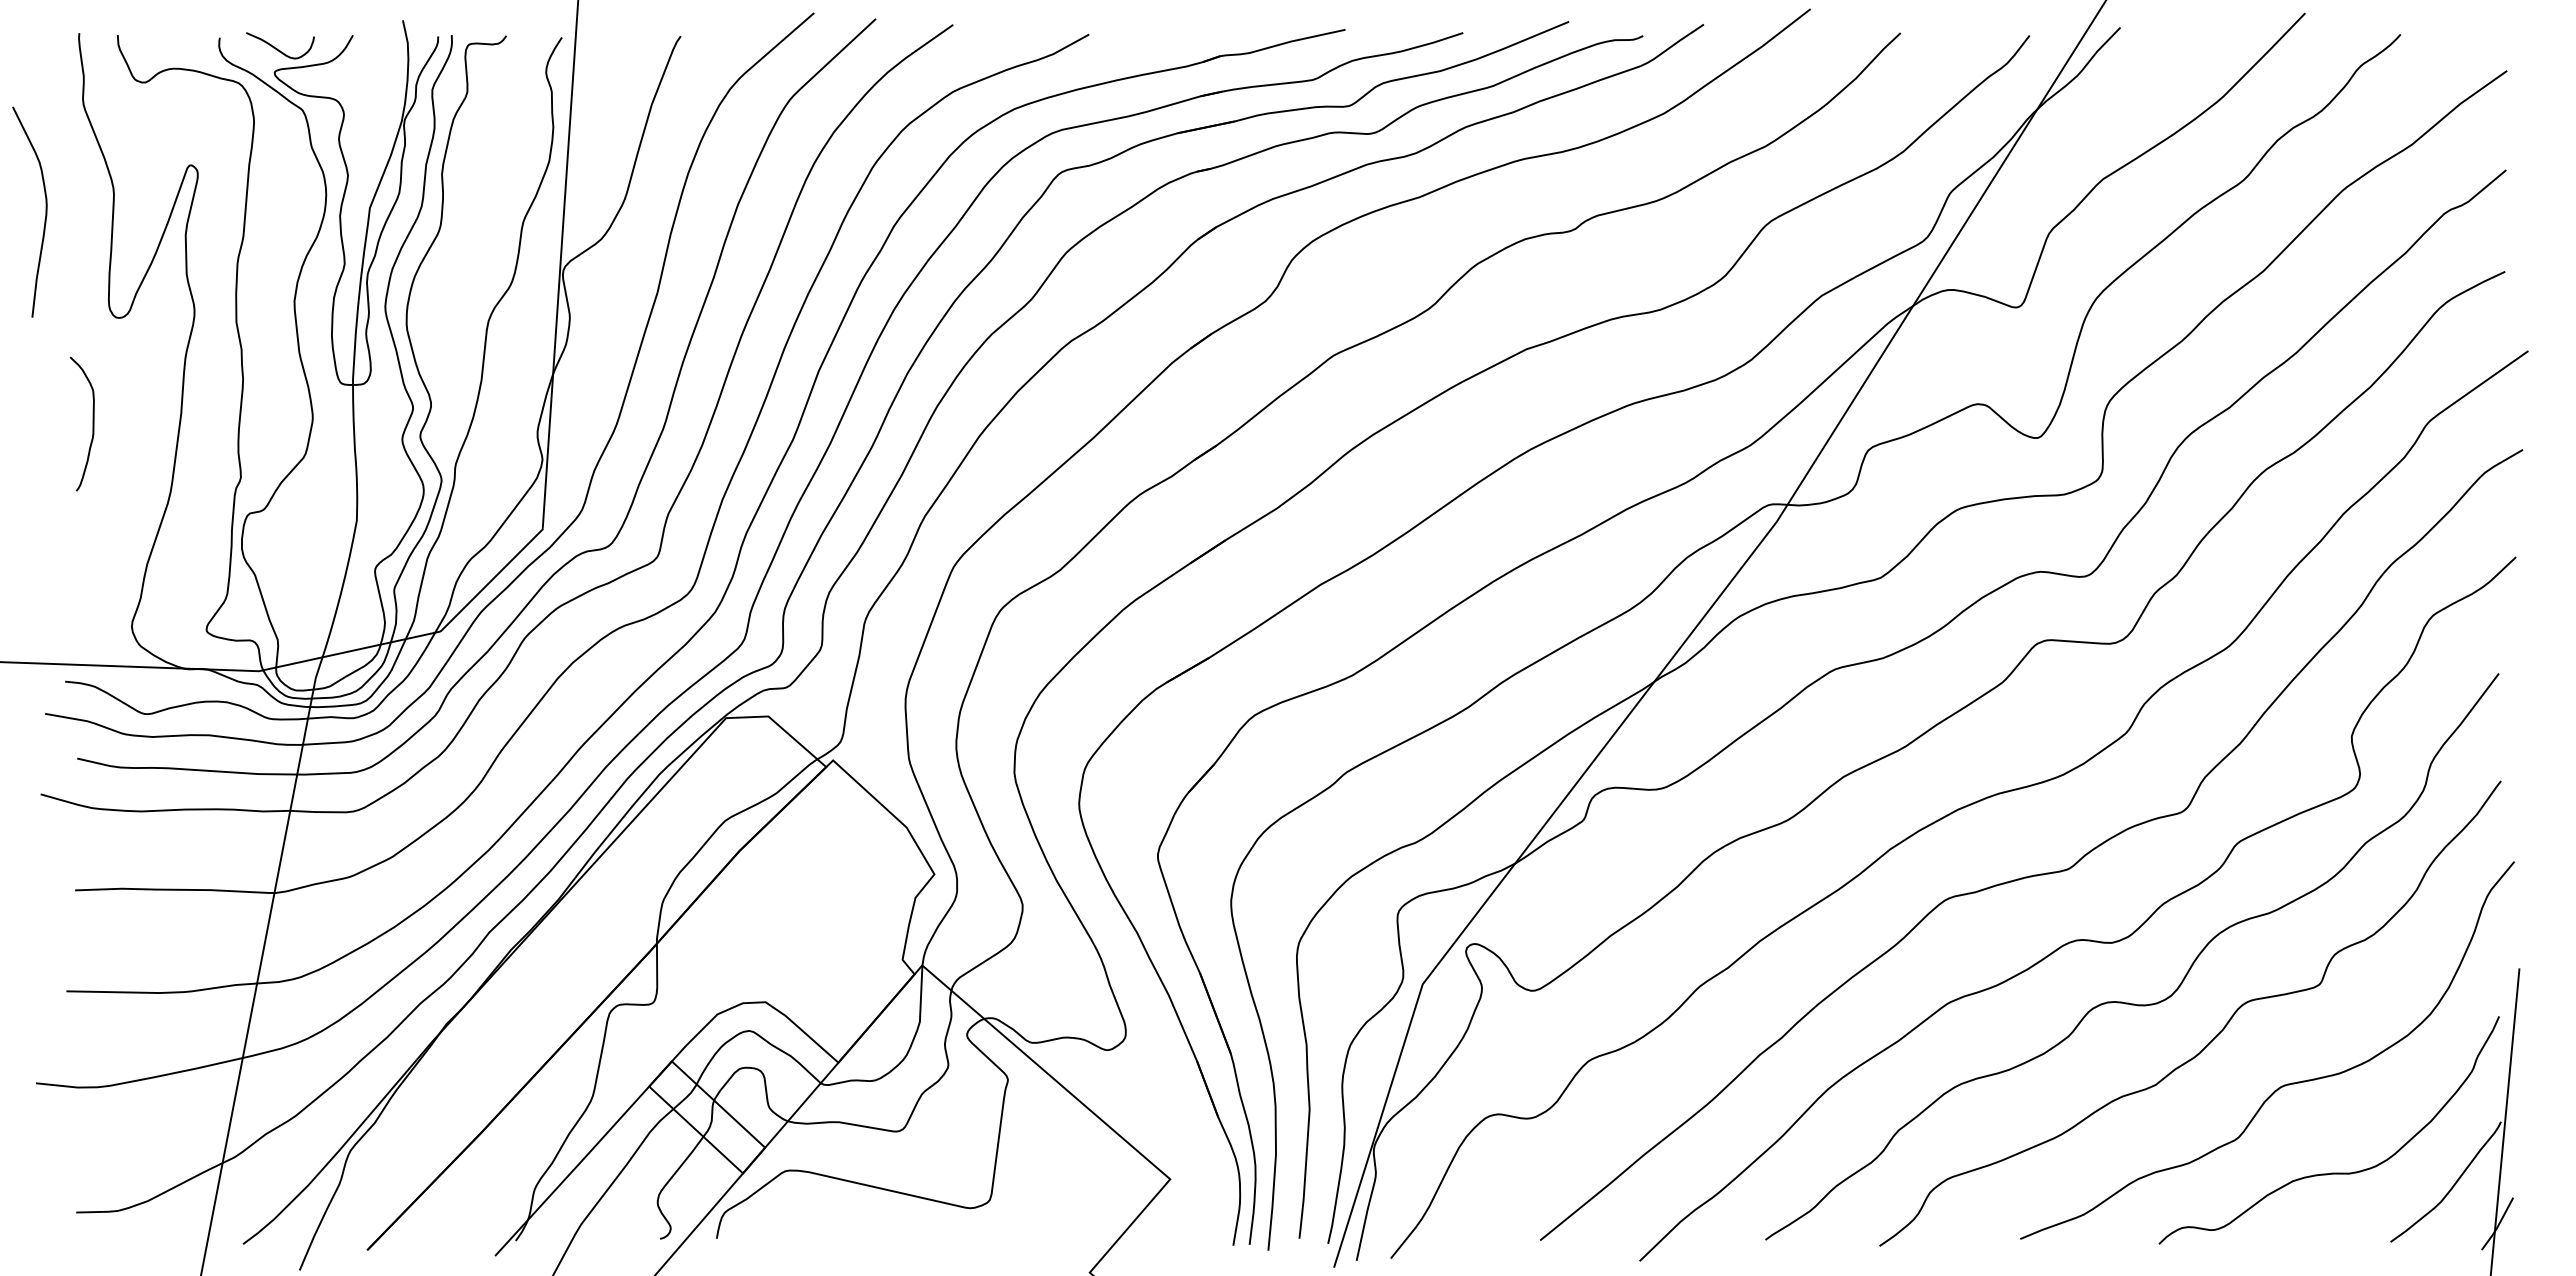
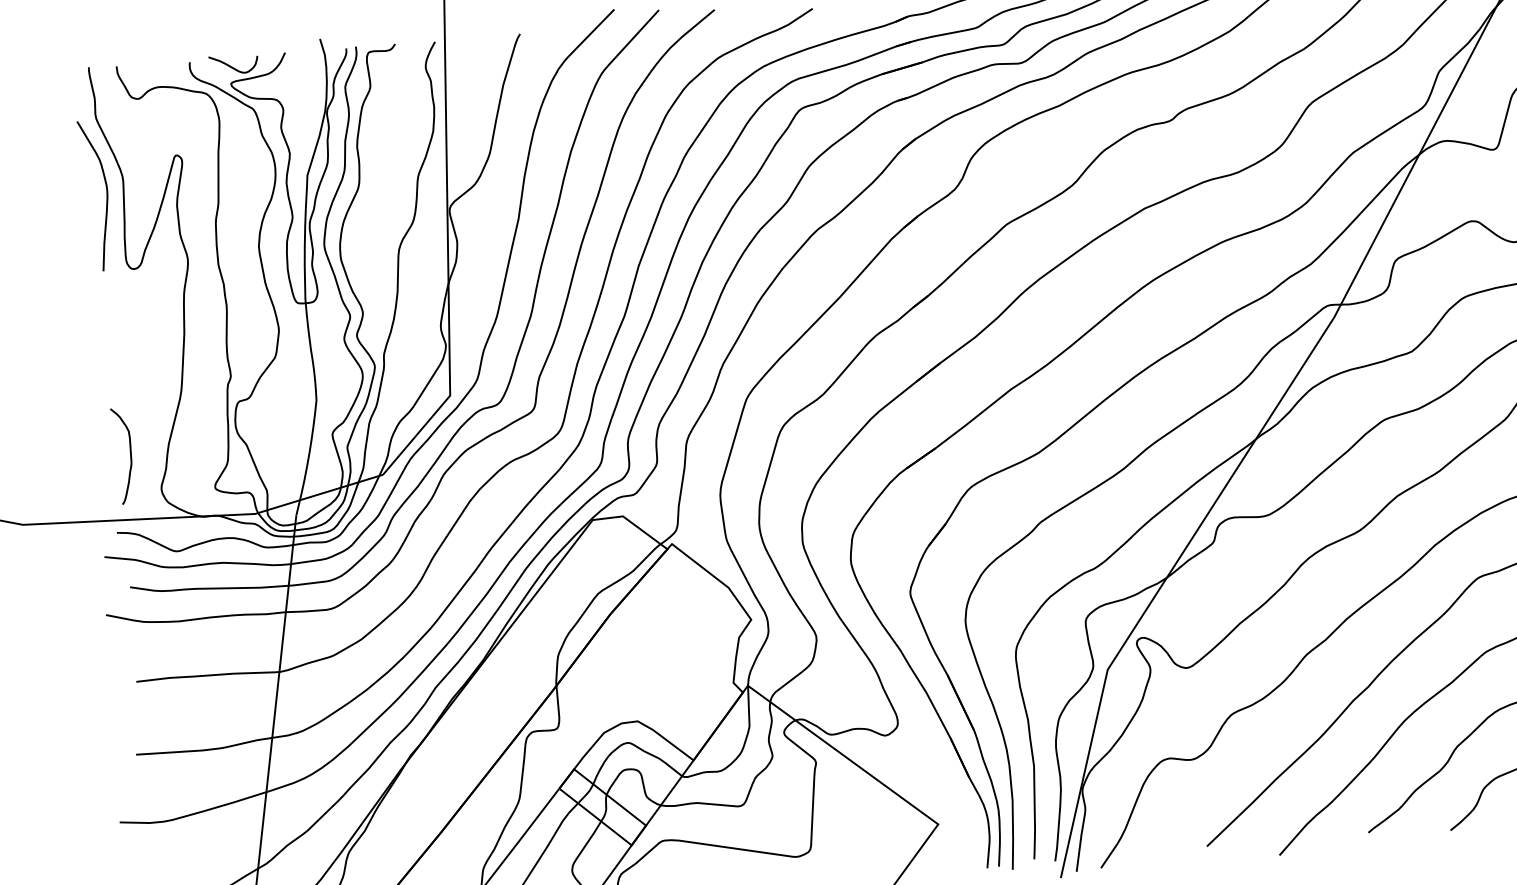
curve: (45, 211) -> (106, 194), moved
curve: (92, 423) -> (130, 455), moved

